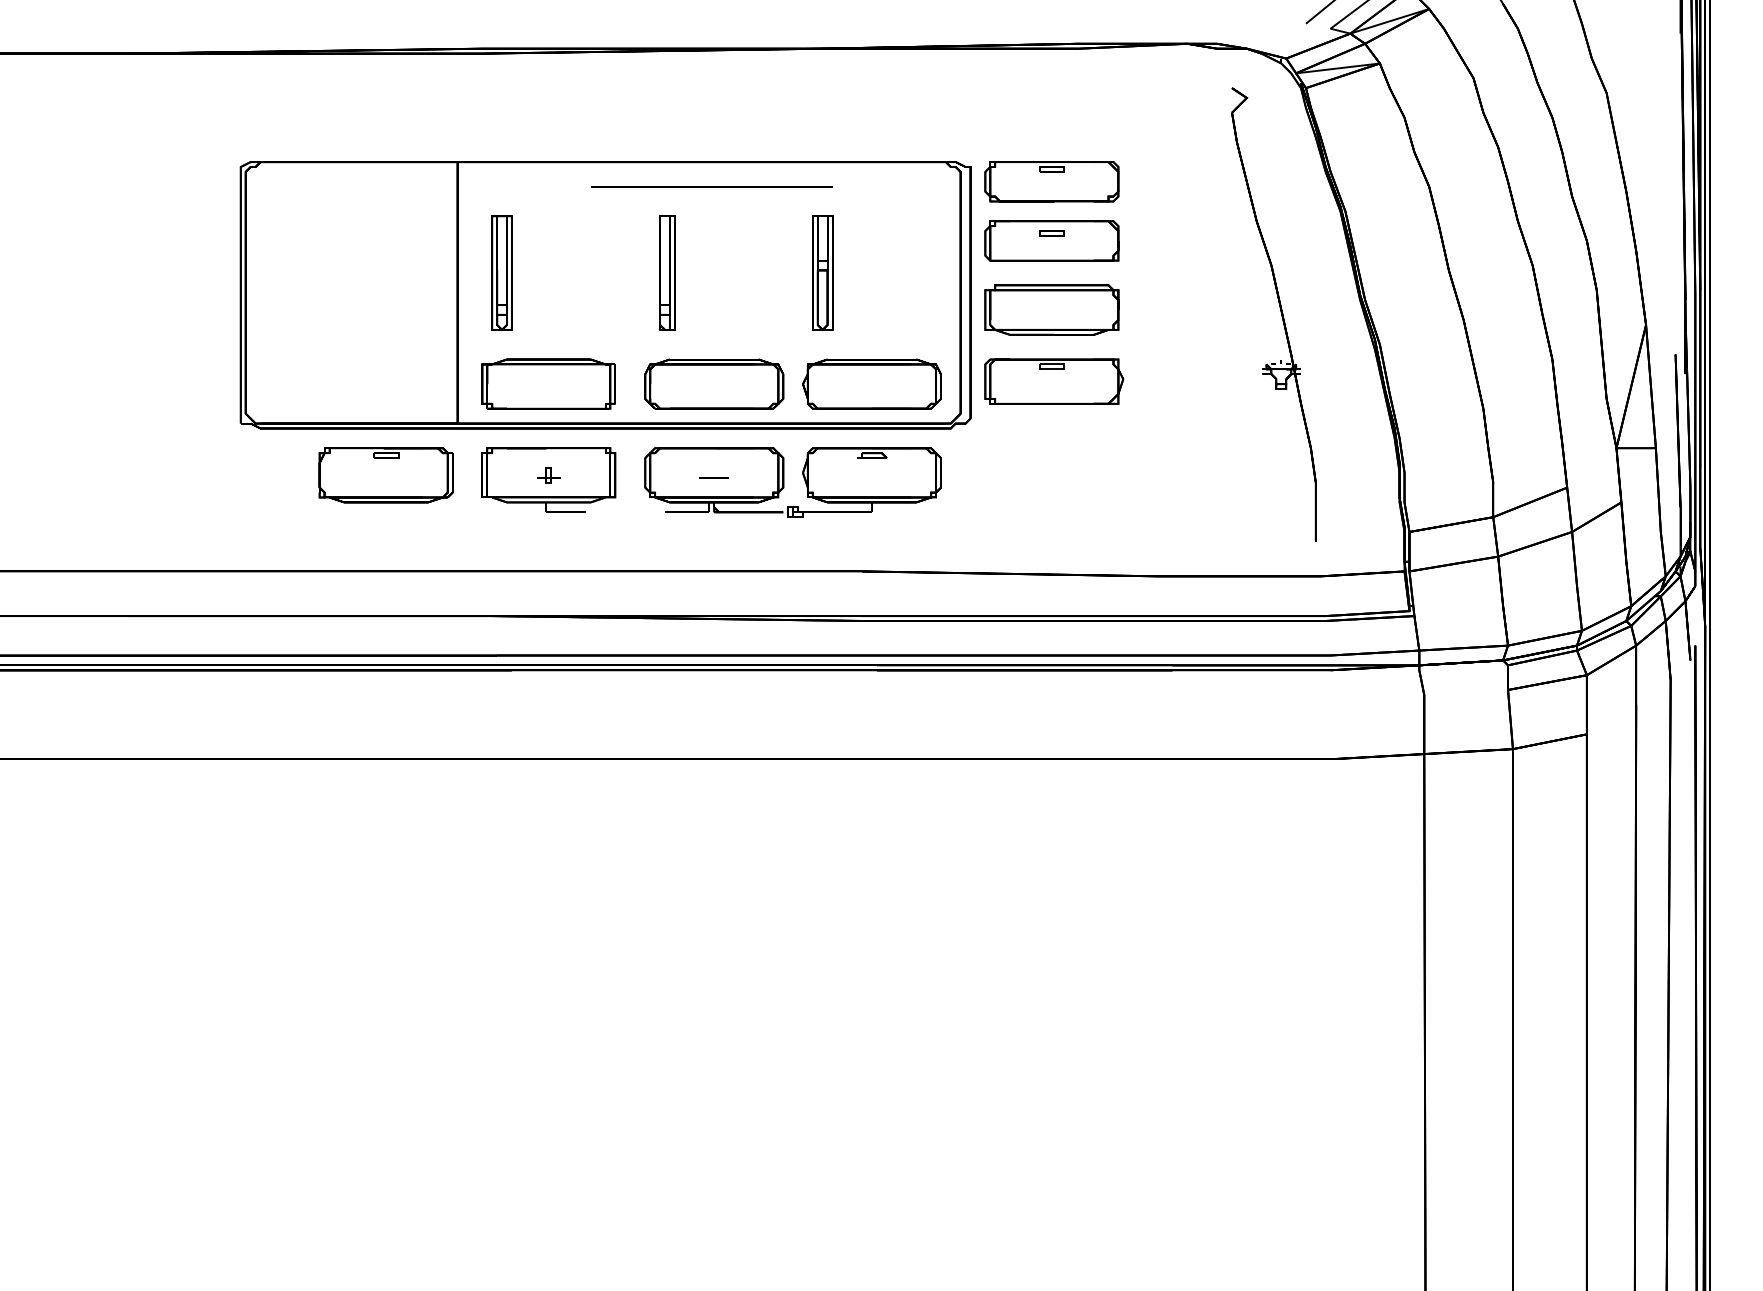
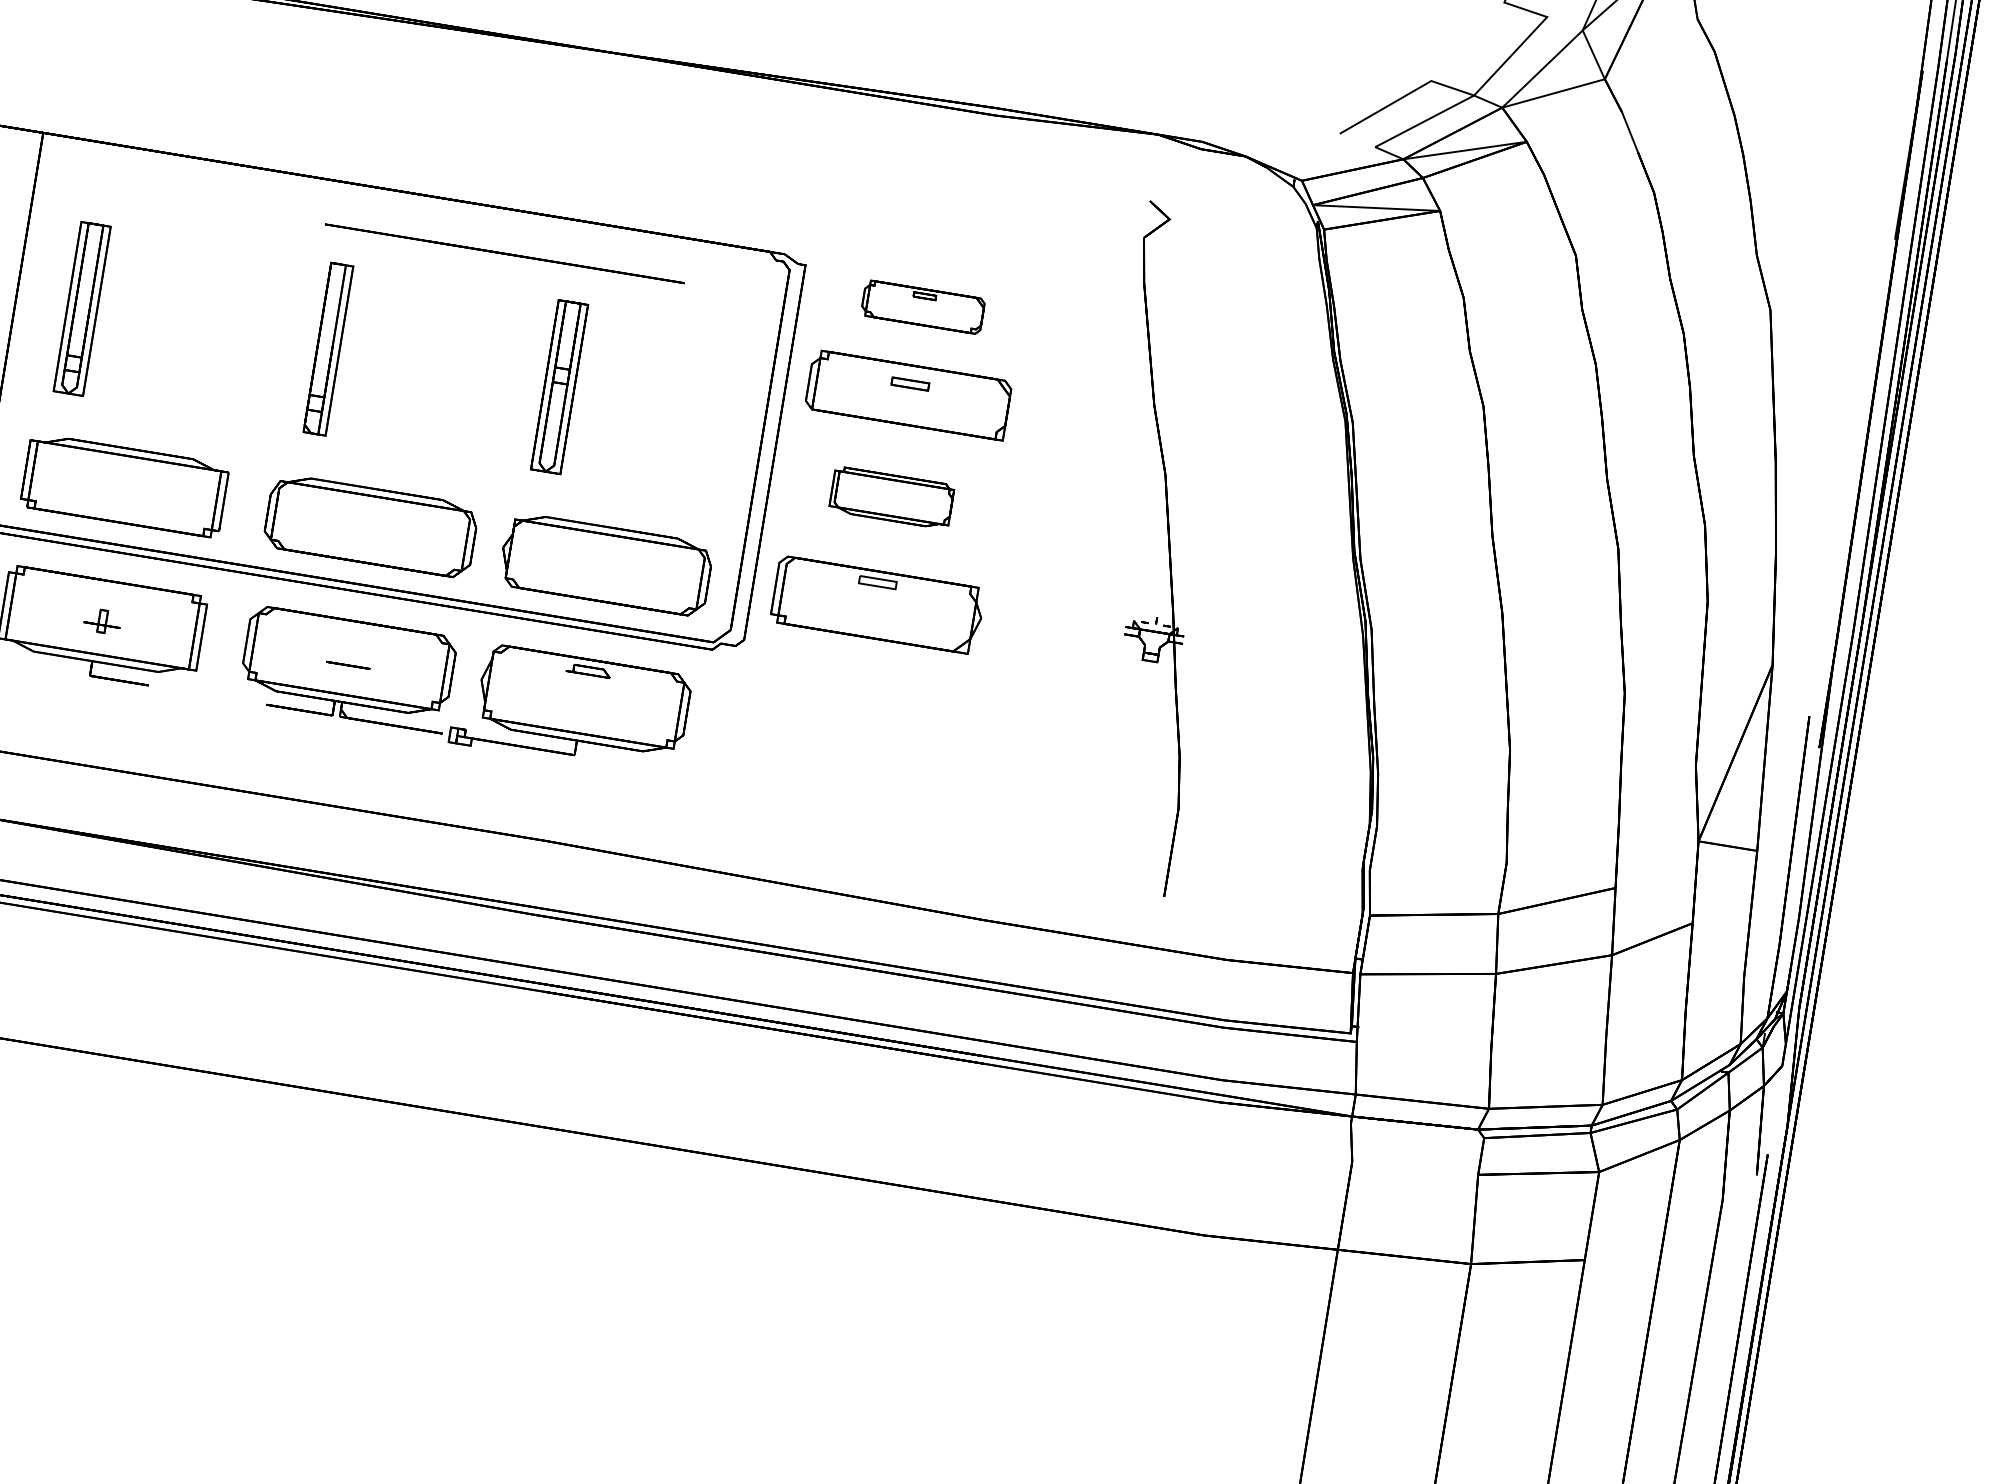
part: (1051, 181) -> (922, 306), size x0.6
line: (711, 186) -> (504, 253), moved
part: (1051, 309) -> (891, 497), size x0.6
part: (1280, 312) -> (1167, 546), moved

